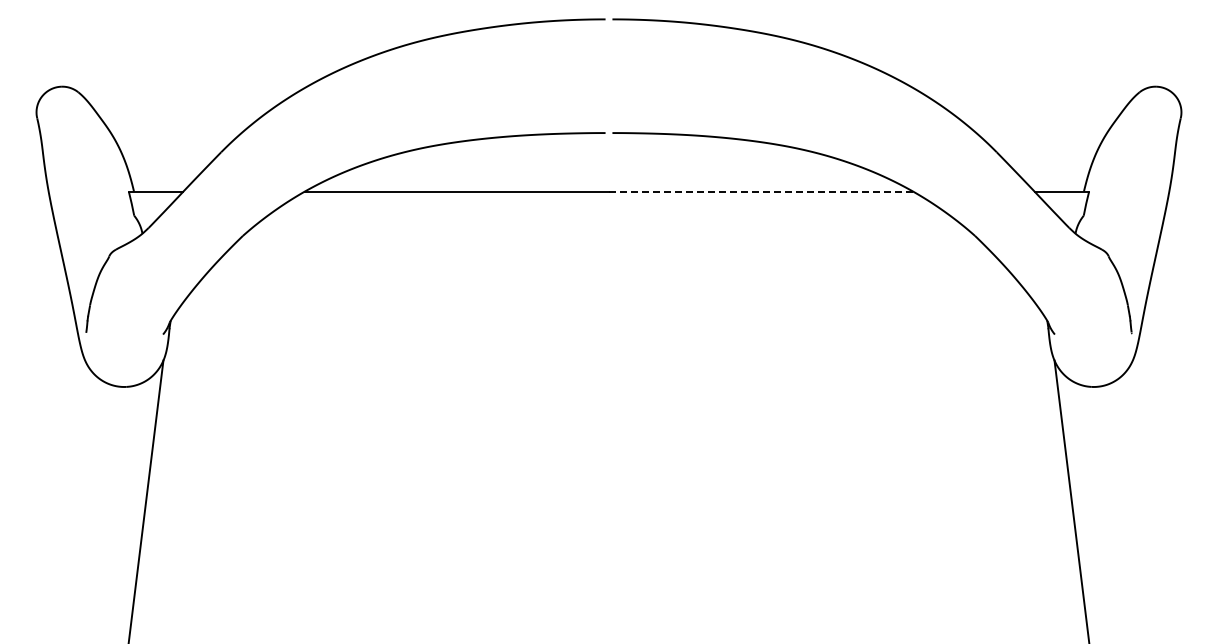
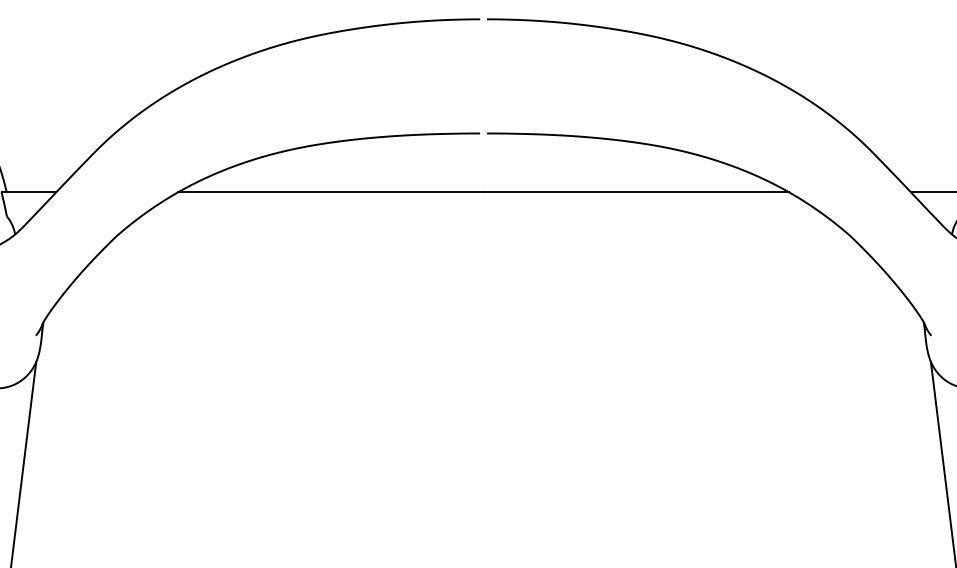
line: (760, 191) -> (635, 192), dashed -> solid

